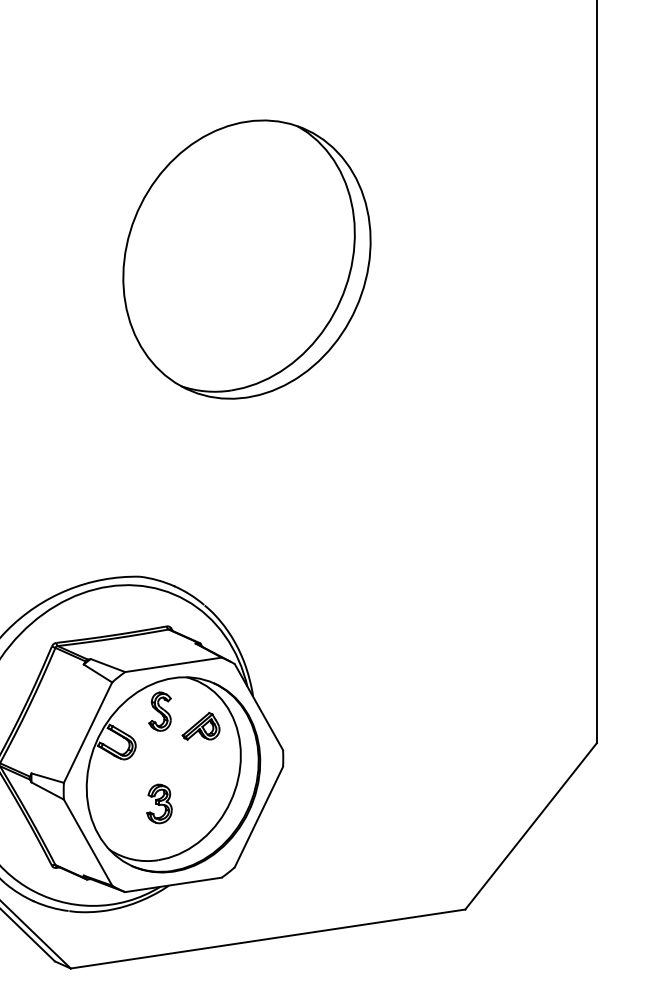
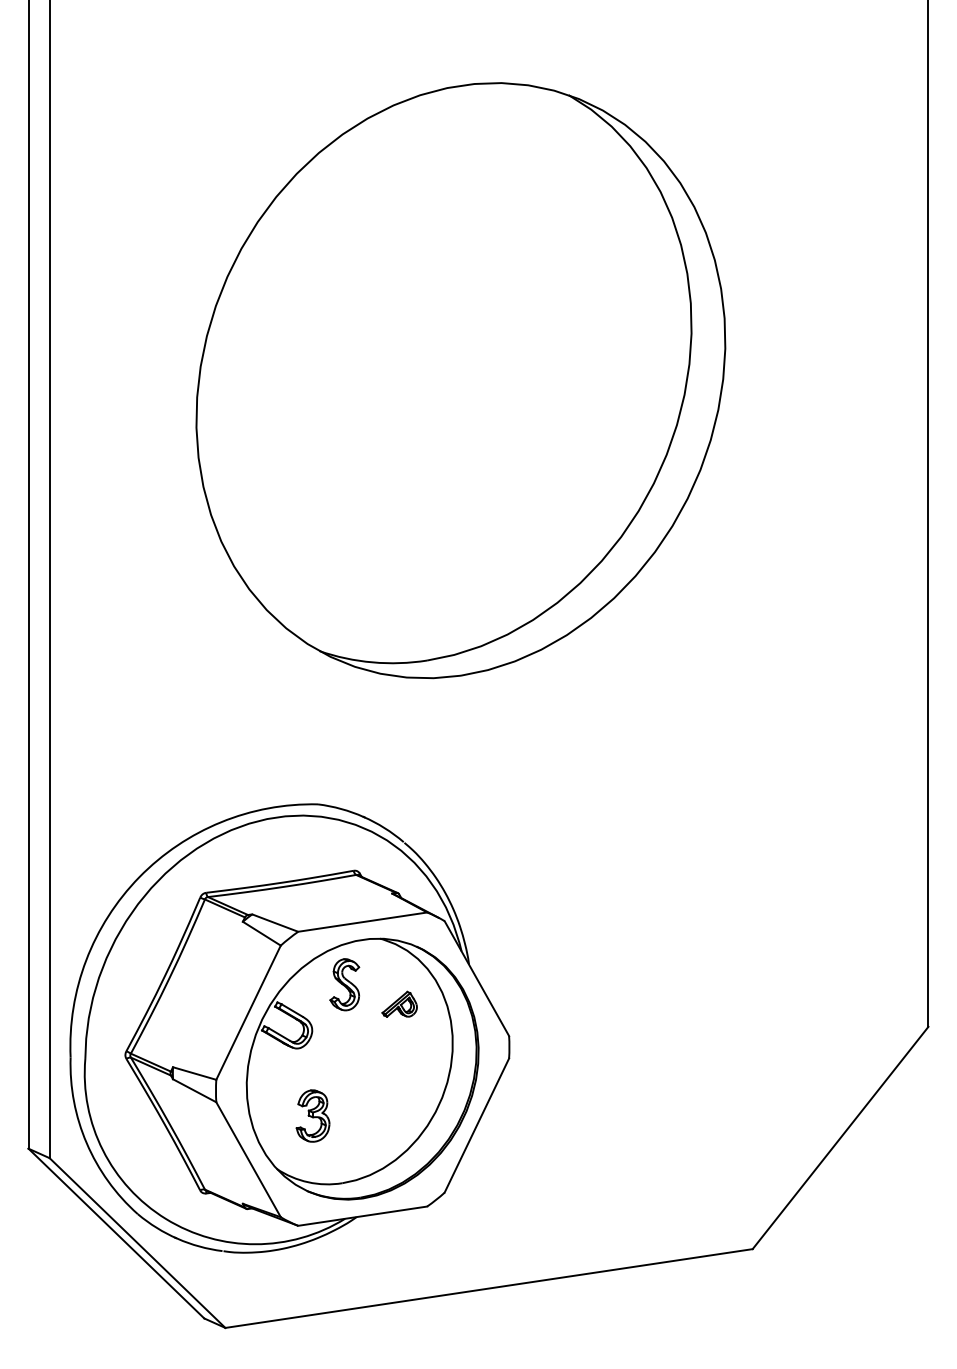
part: (246, 259) -> (460, 380), size x1.6
part: (201, 726) -> (399, 1004), size x0.7
part: (159, 803) -> (312, 1115), moved

